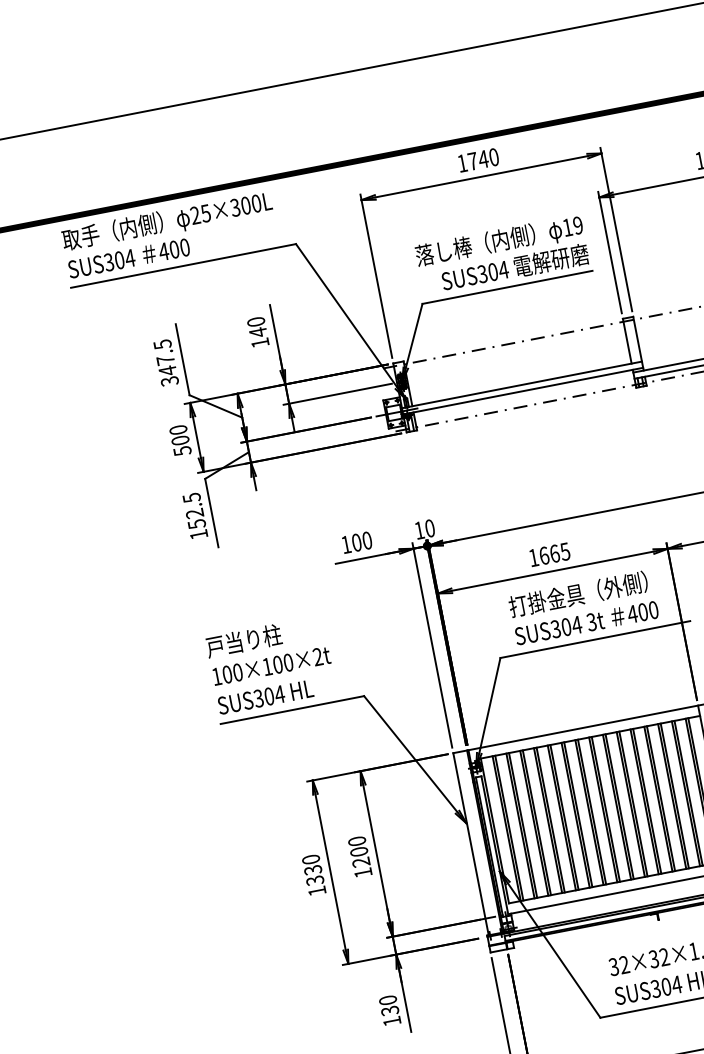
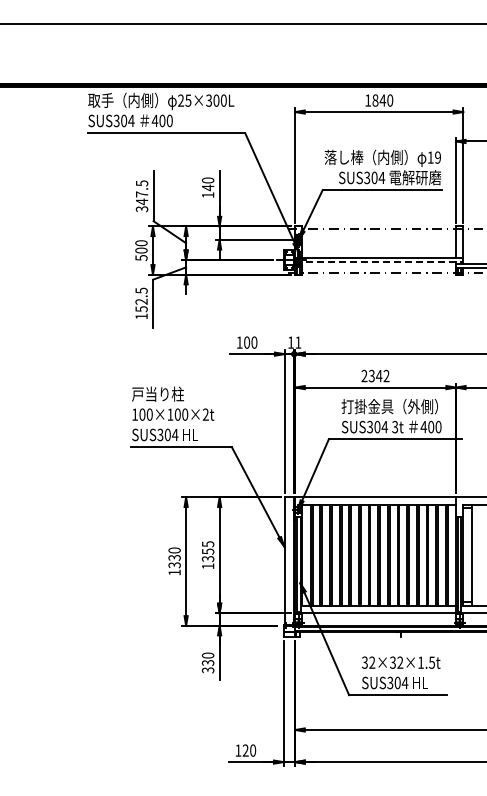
text: (473, 161) -> (375, 100), 1740 -> 1840
line: (523, 391) -> (379, 262), solid -> dashed
text: (430, 528) -> (298, 342), 10 -> 11
text: (549, 553) -> (375, 375), 1665 -> 2342
text: (358, 851) -> (207, 551), 1200 -> 1355
text: (391, 1021) -> (207, 670), 130 -> 330

